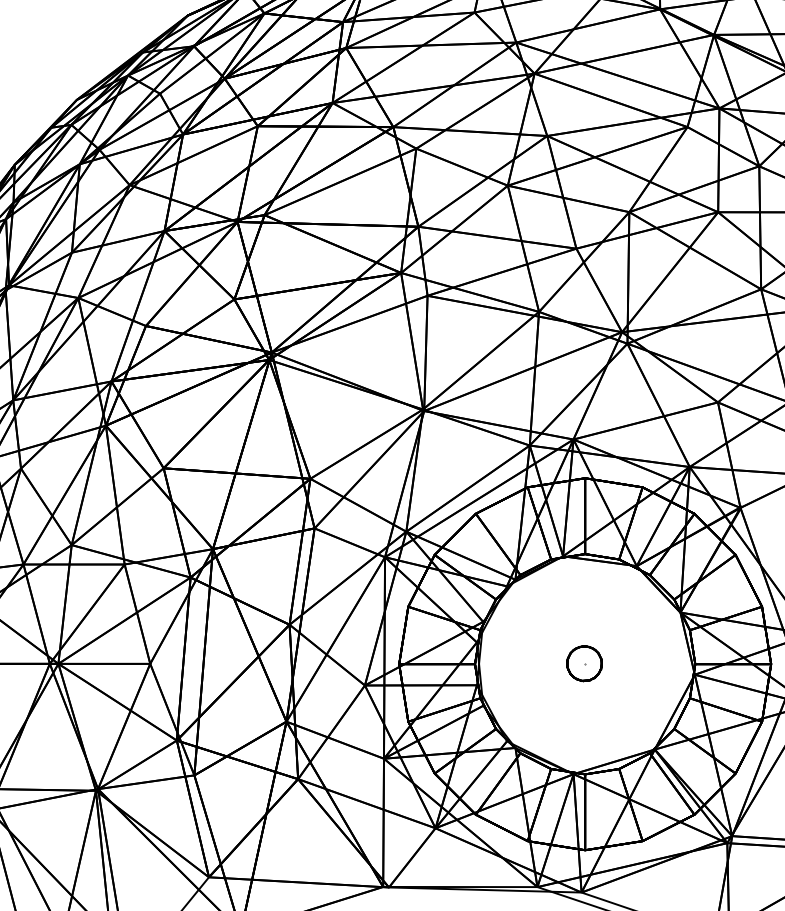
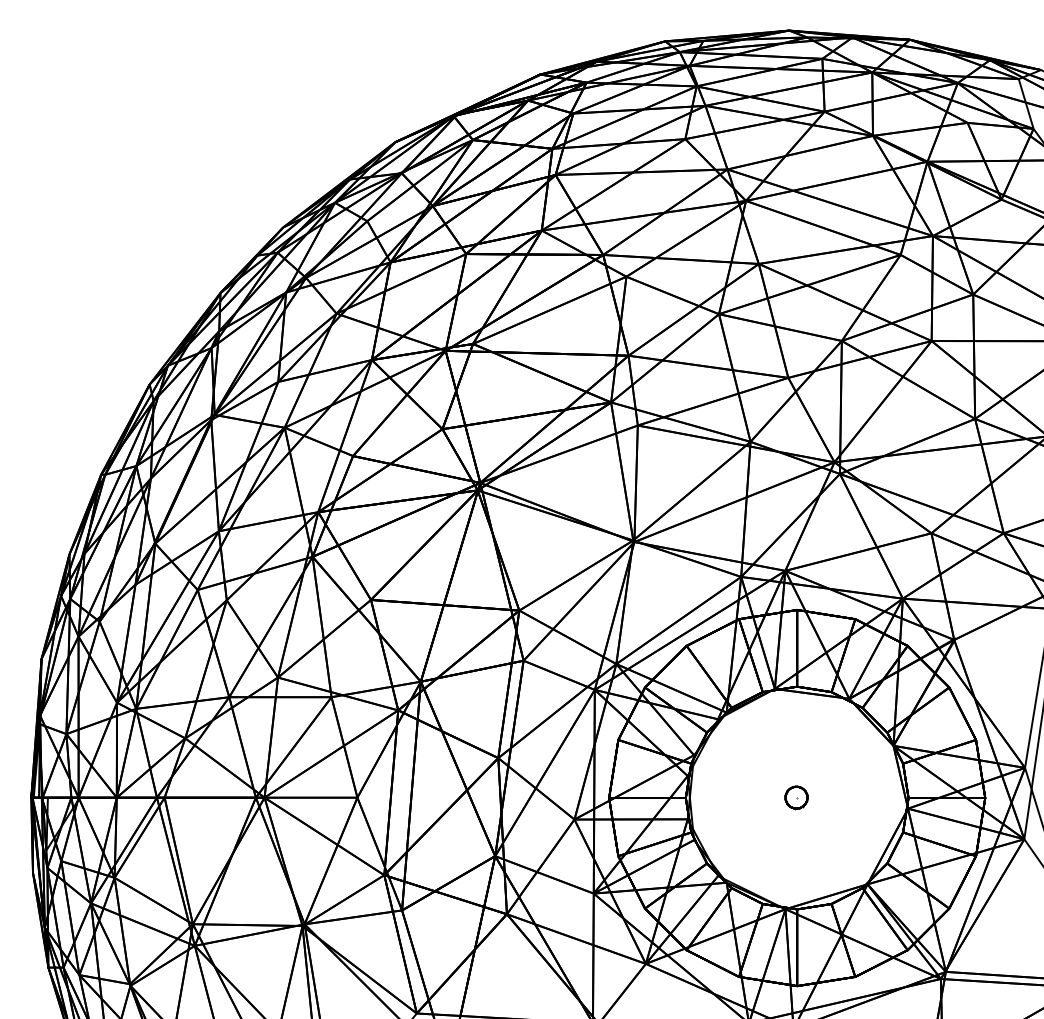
part: (584, 663) -> (796, 797), size x0.62

